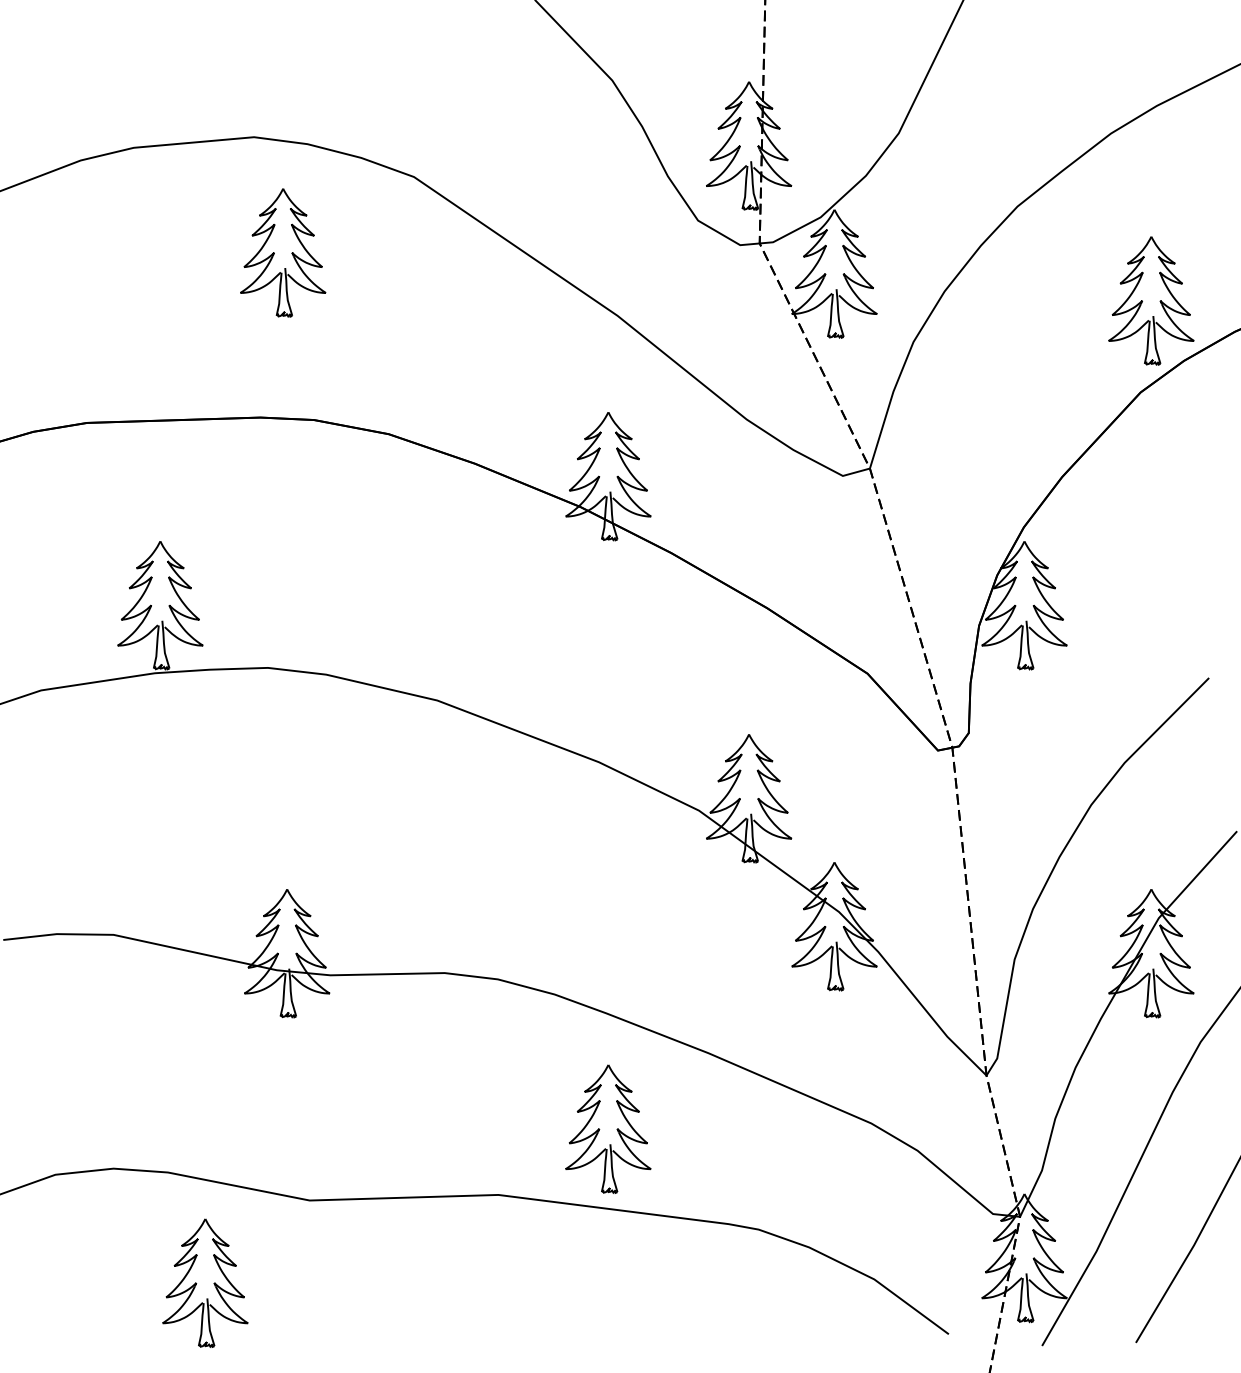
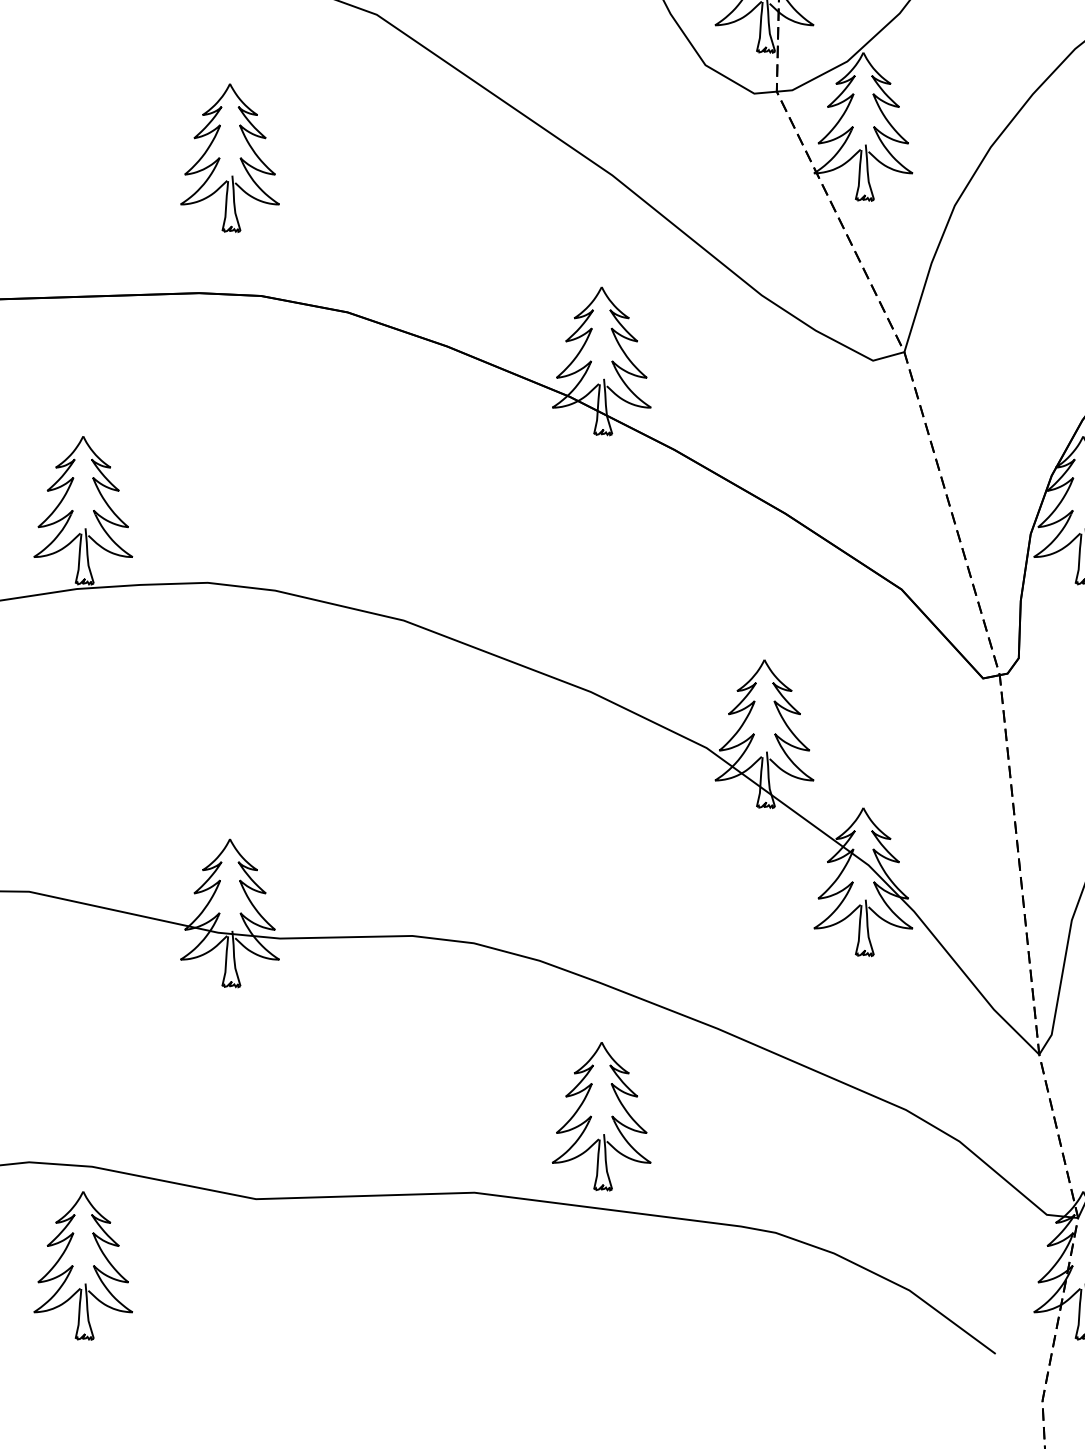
part: (283, 252) -> (230, 157), moved
part: (205, 1282) -> (83, 1265), moved

